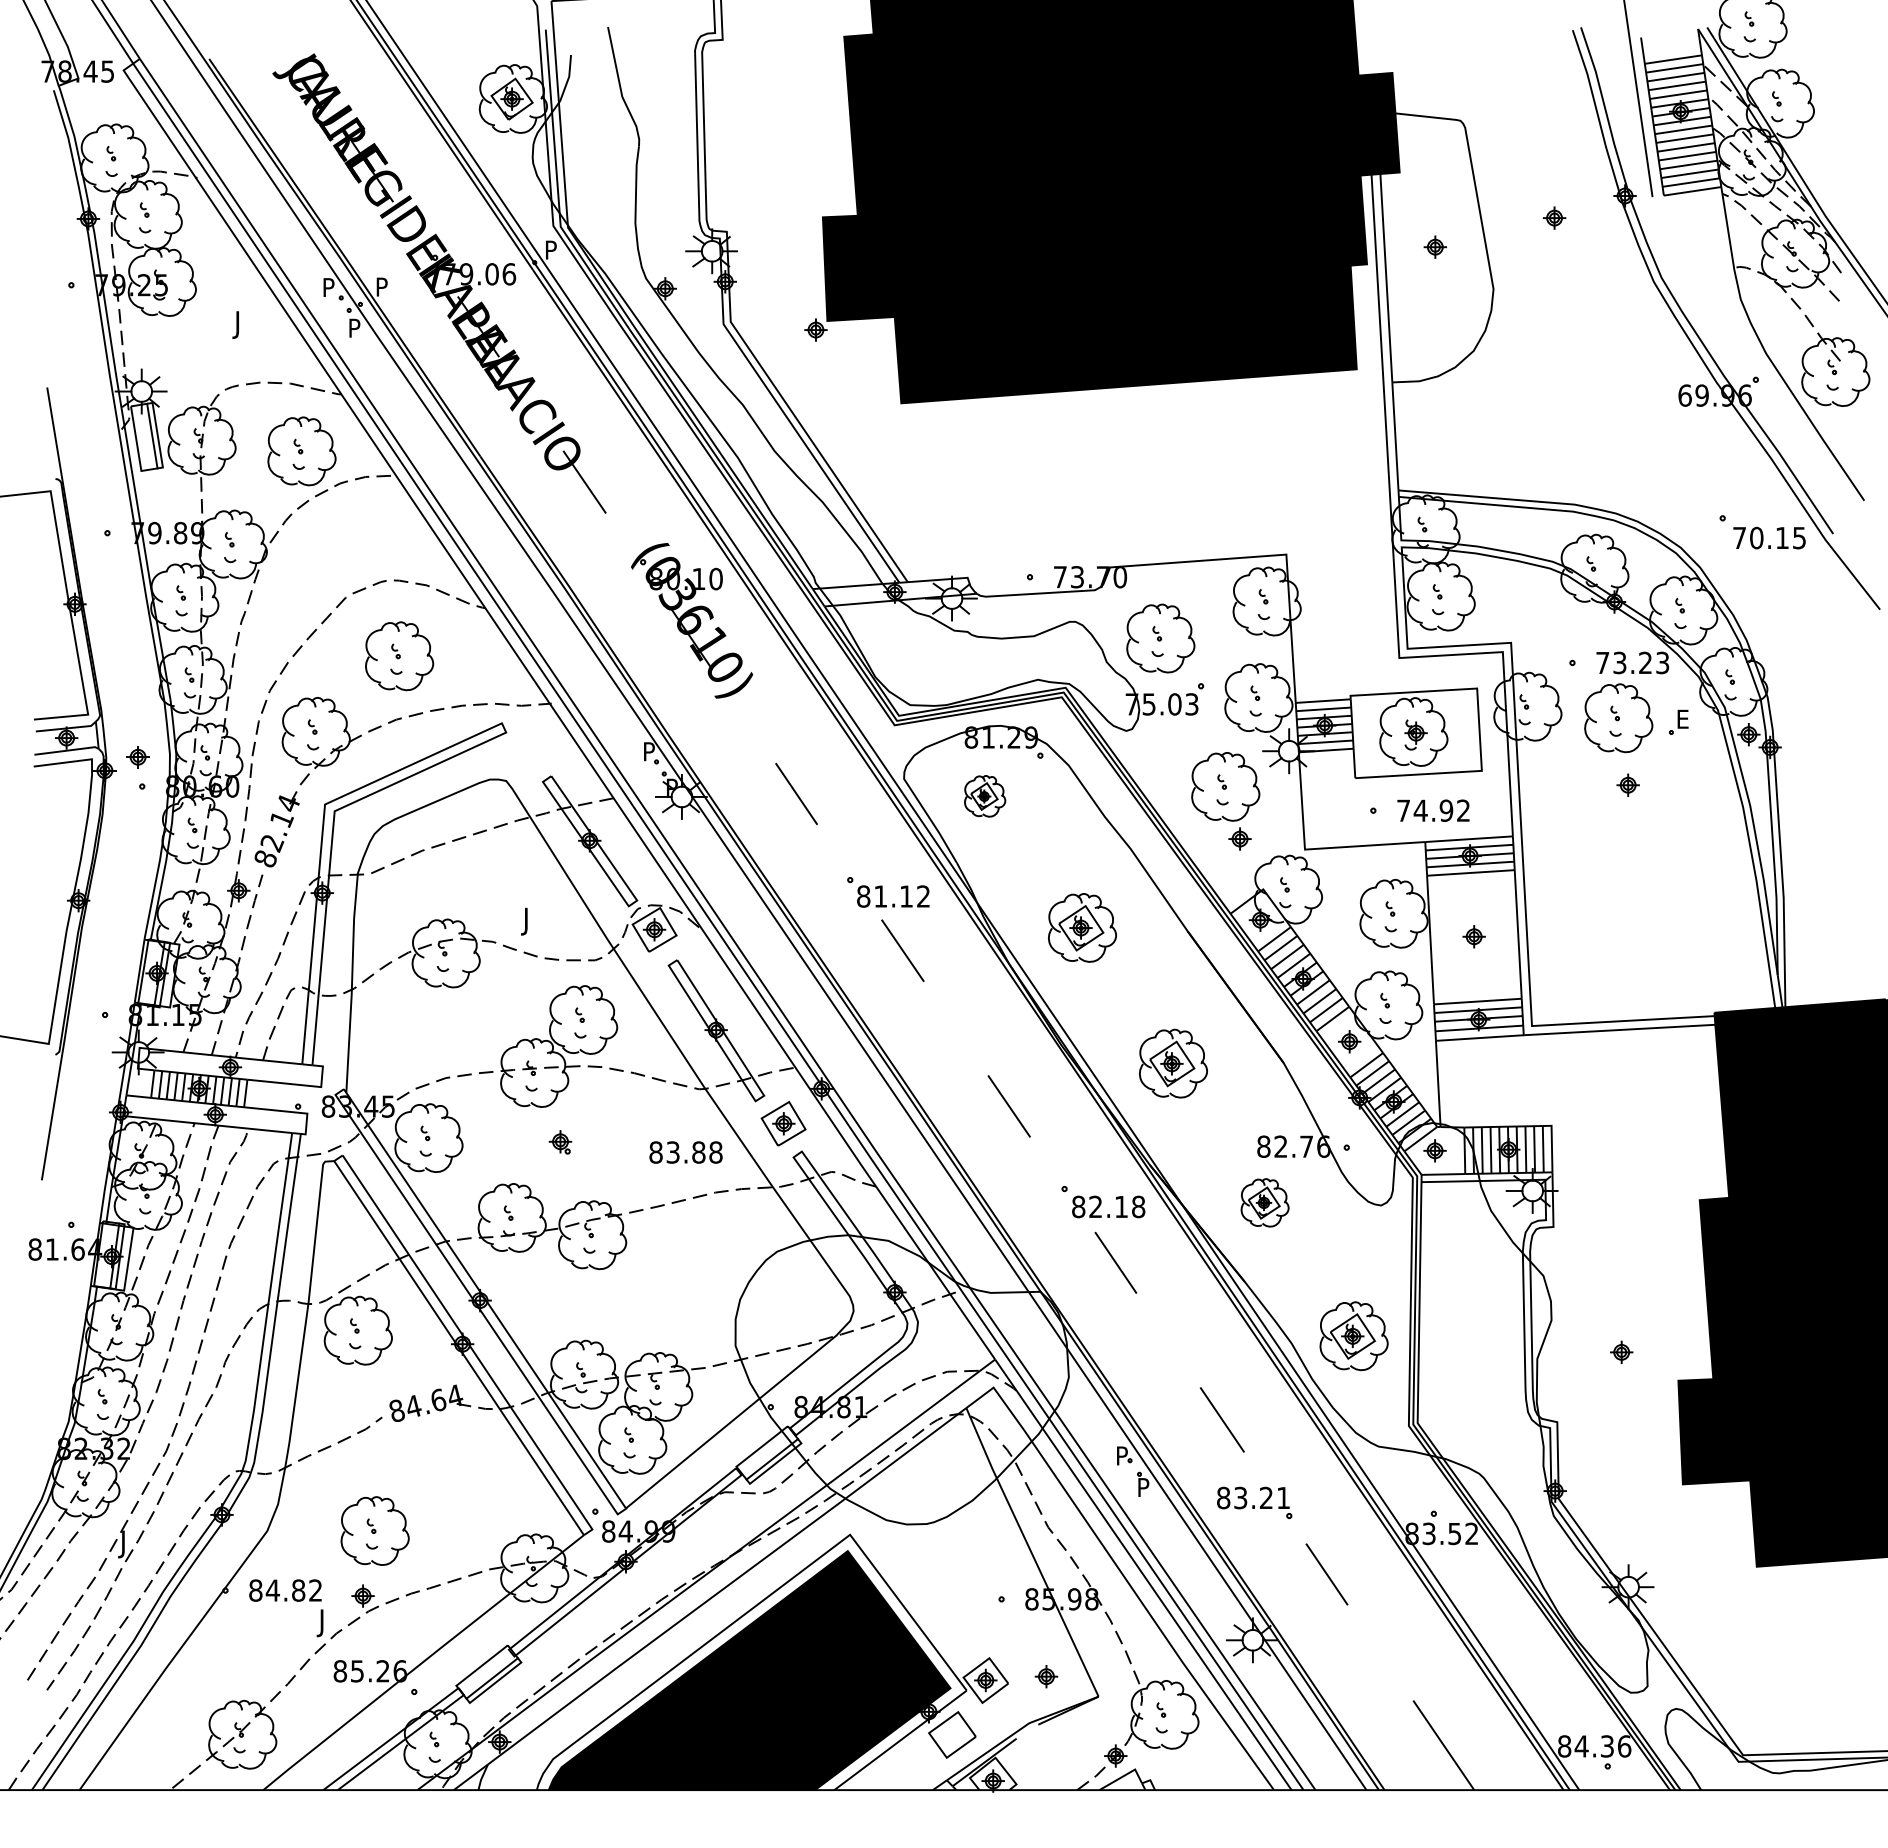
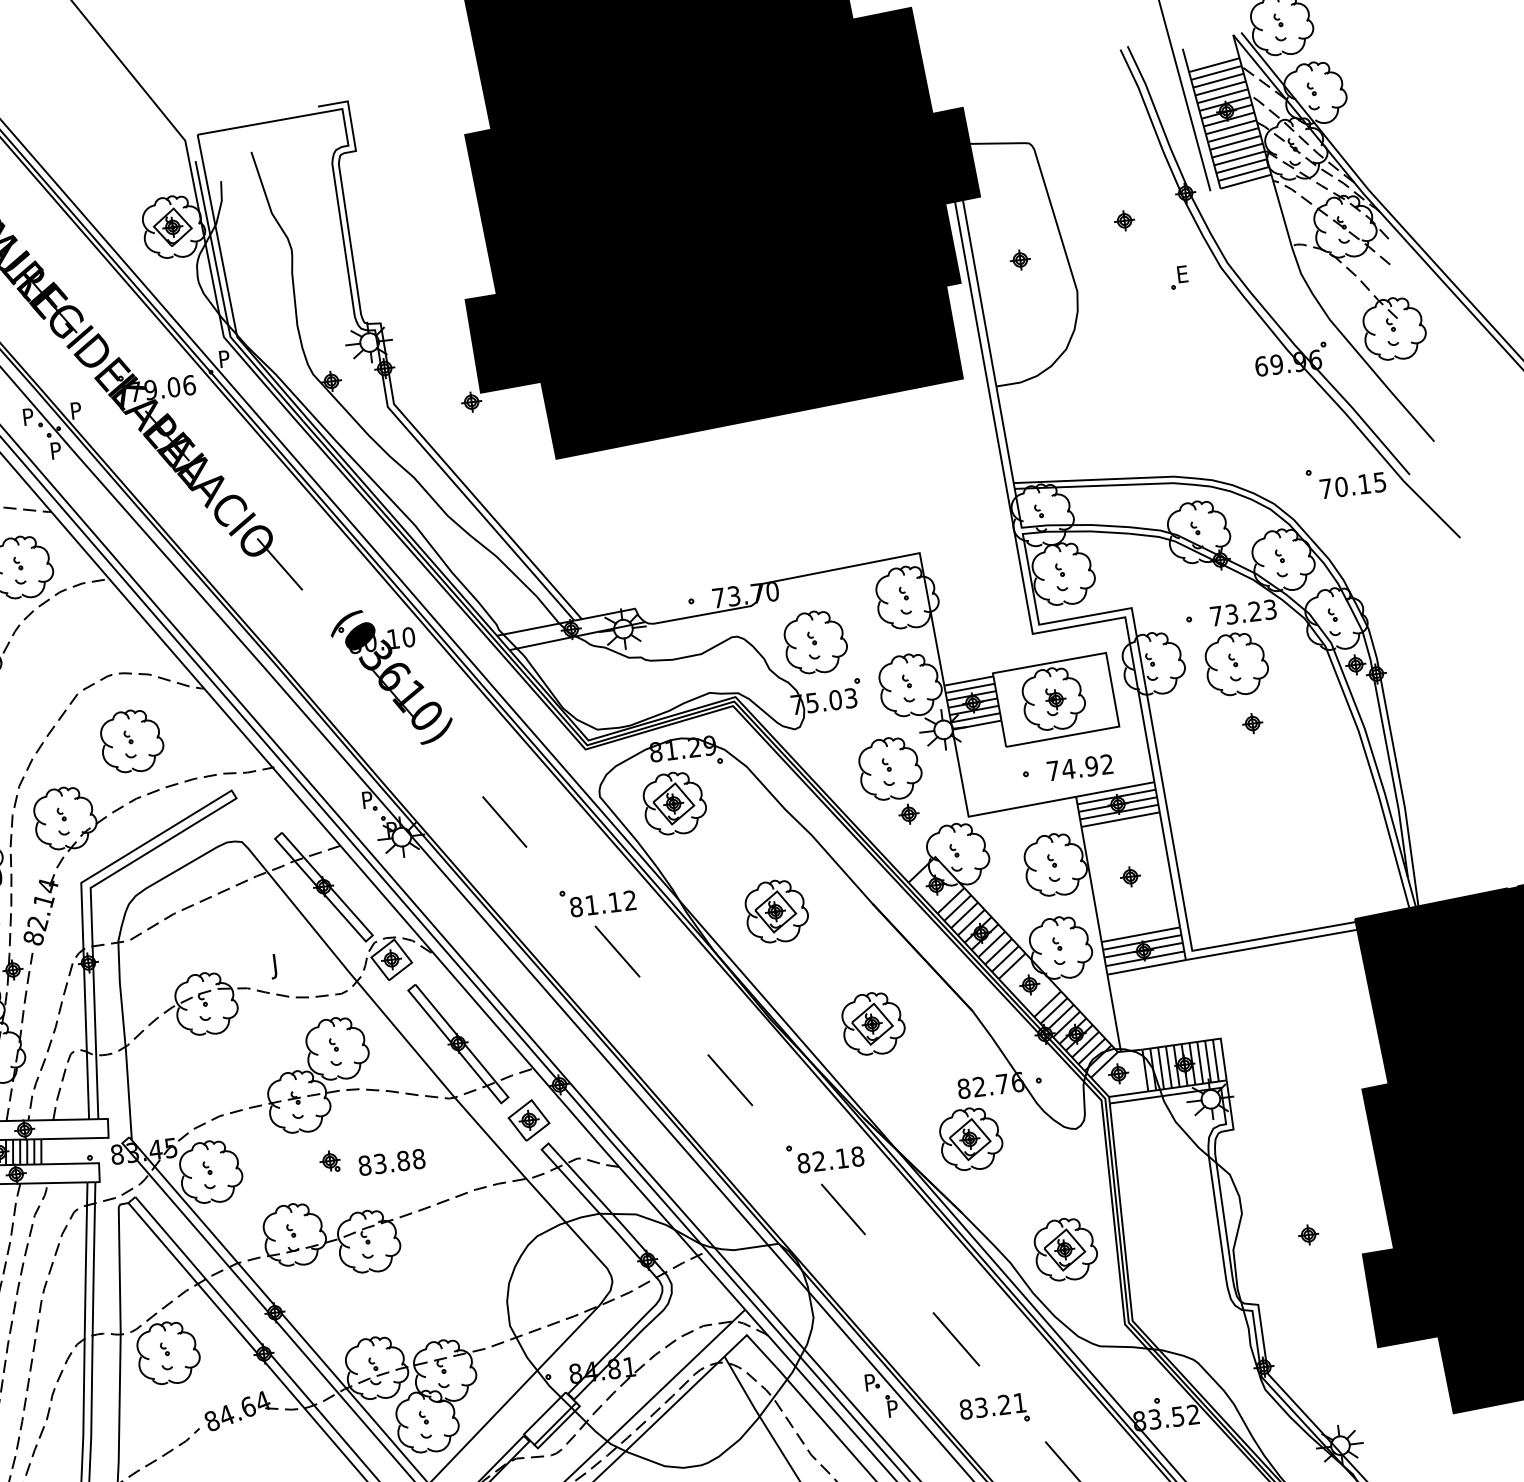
part: (1678, 721) -> (1178, 276), moved
part: (984, 796) -> (674, 803), size x1.67
text: (685, 1152) -> (391, 1162), moved
part: (1264, 1202) -> (970, 1138), size x1.43

